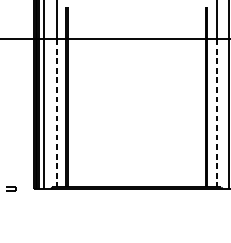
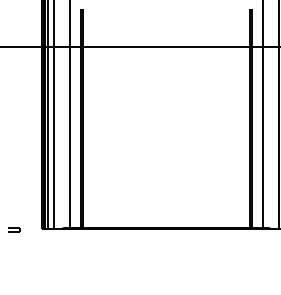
line: (57, 114) -> (69, 138), dashed -> solid
line: (216, 114) -> (263, 138), dashed -> solid

